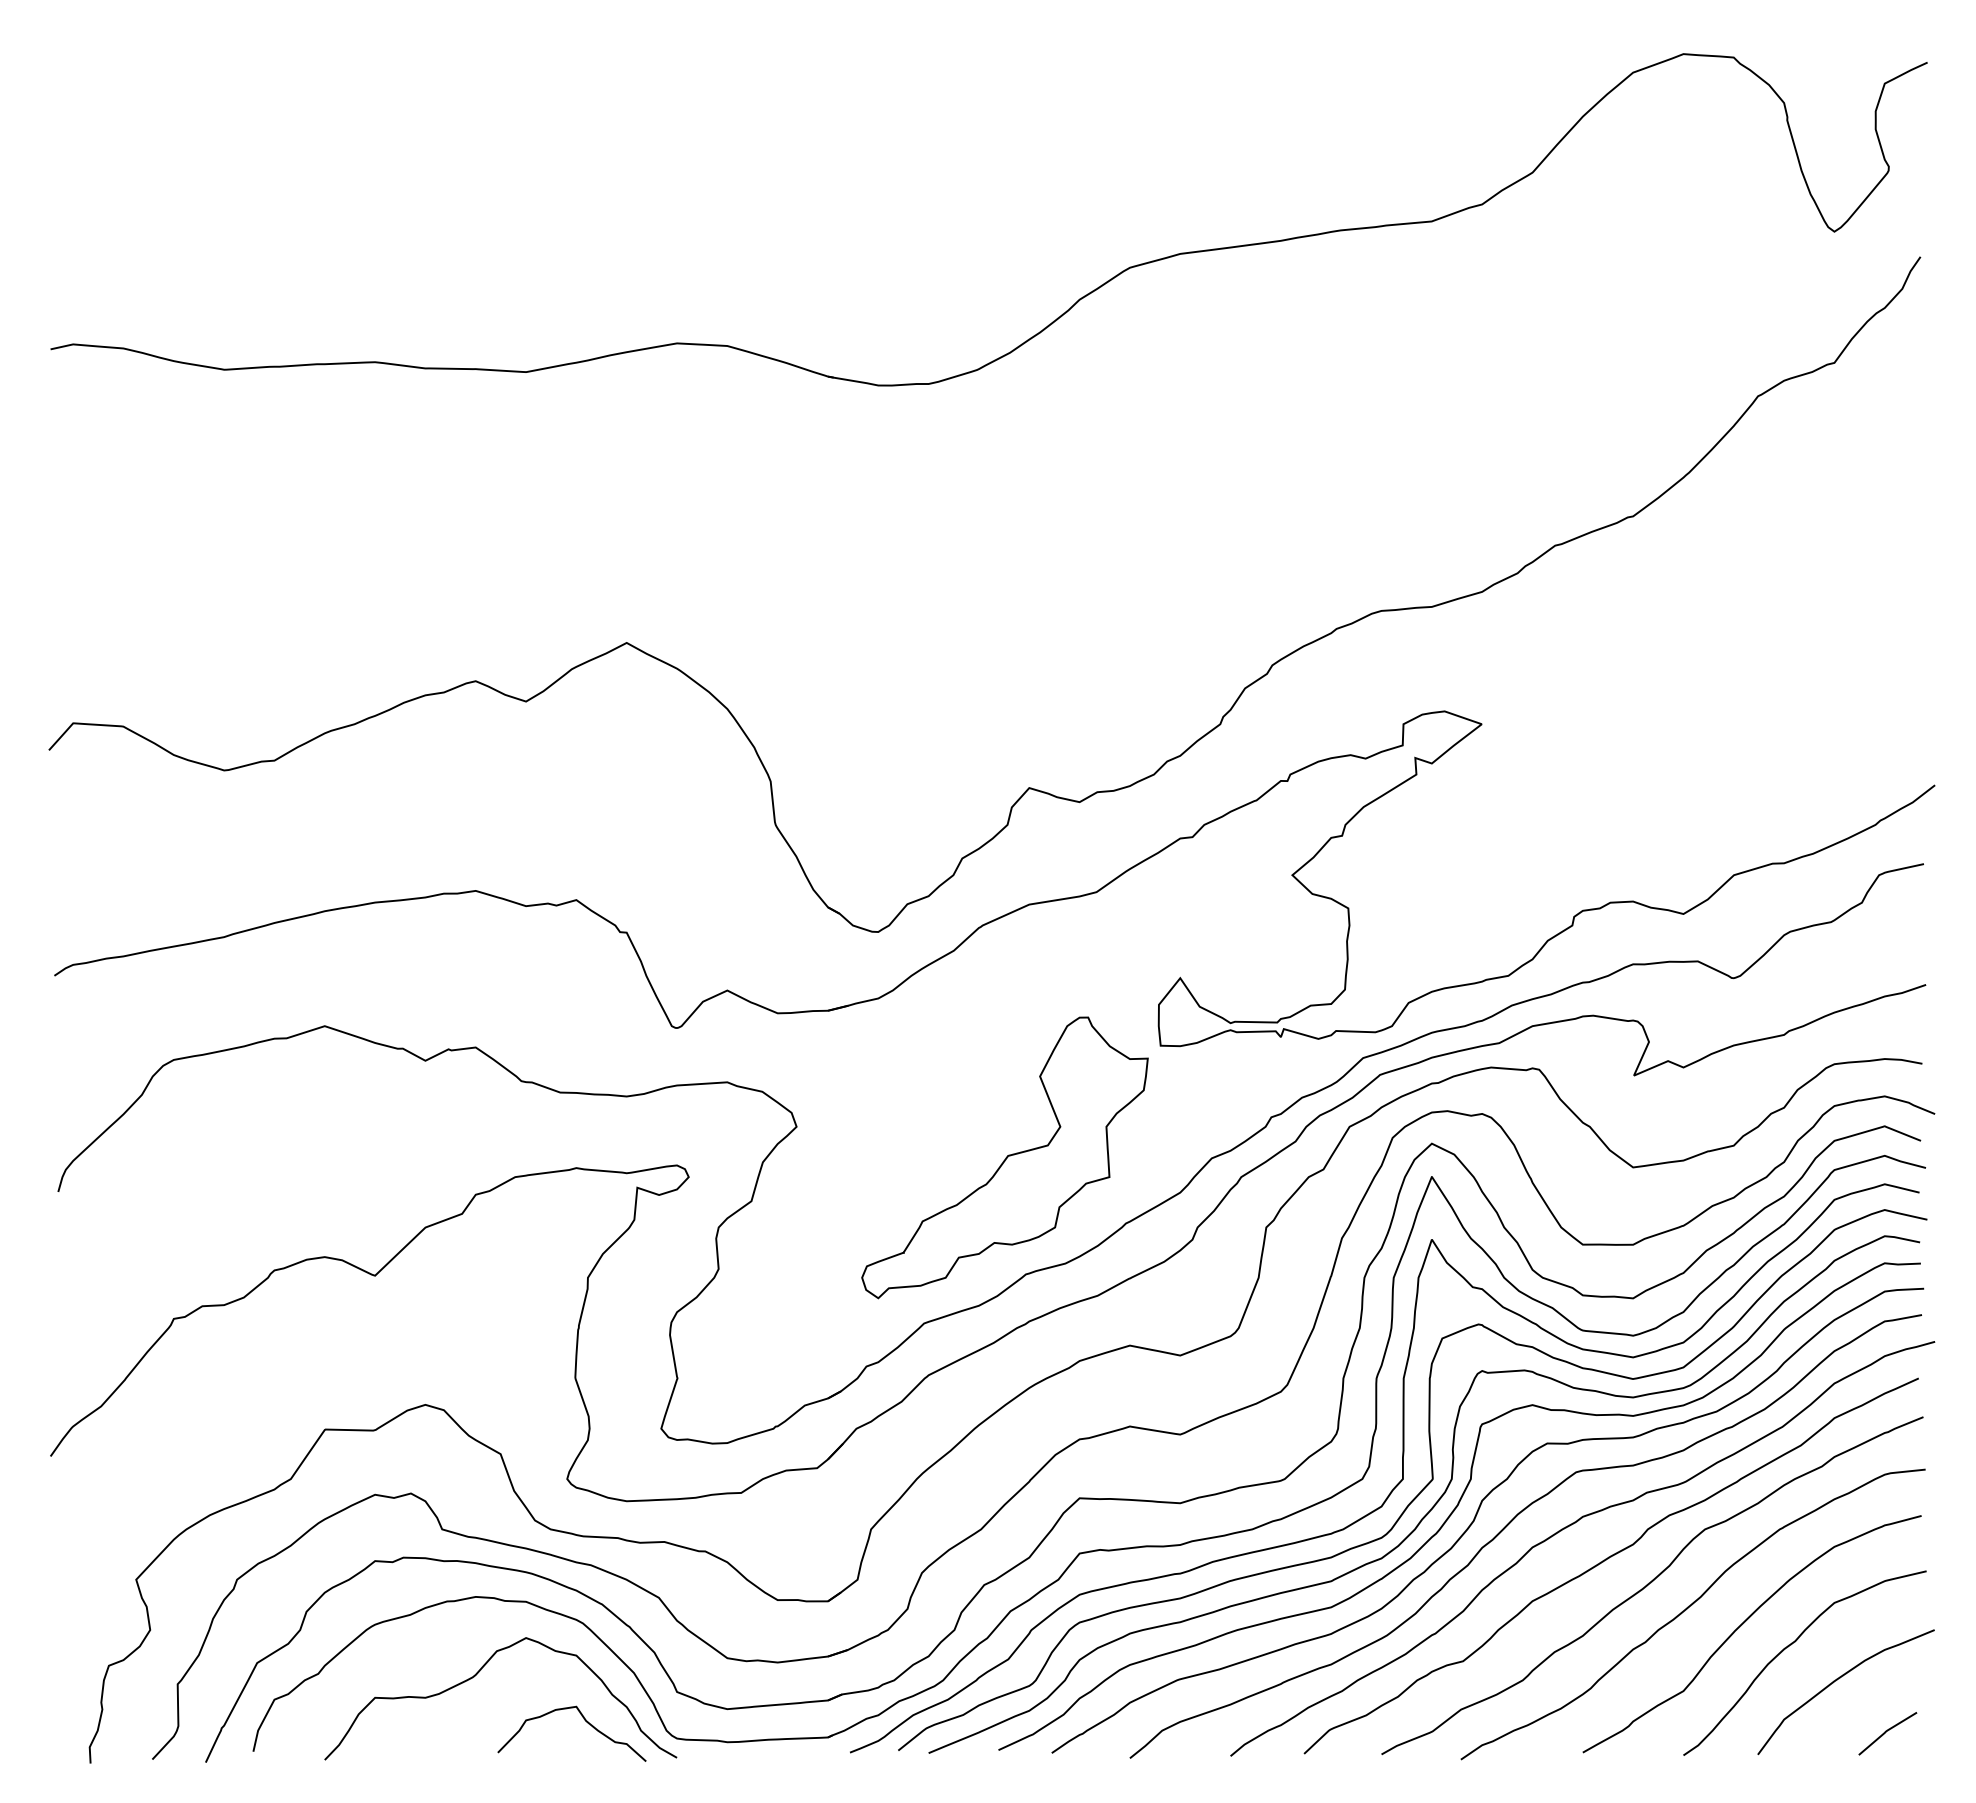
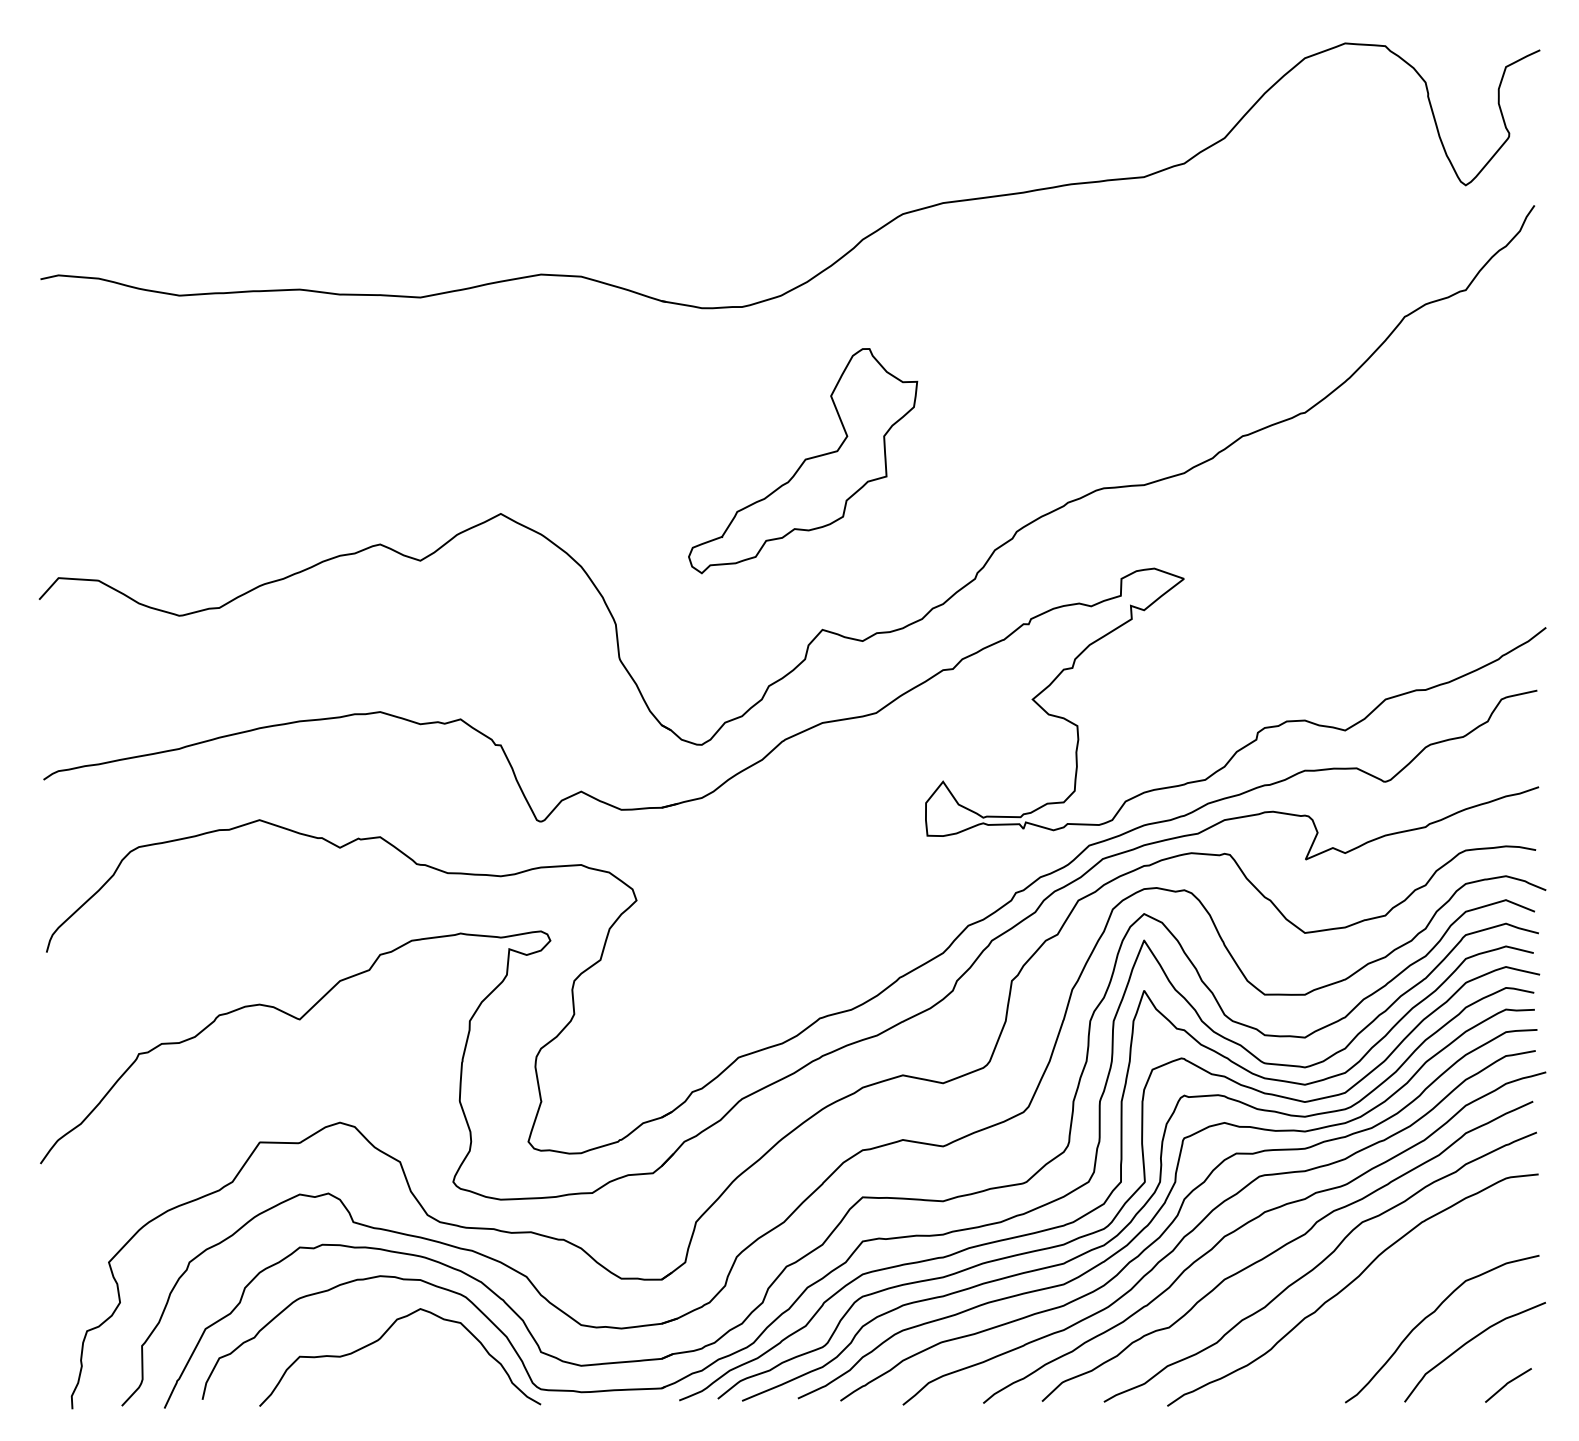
part: (1004, 1157) -> (802, 460), moved
curve: (1742, 1625) -> (1392, 1298), removed
curve: (584, 1720) -> (467, 1374), removed

